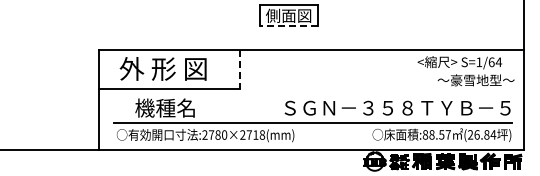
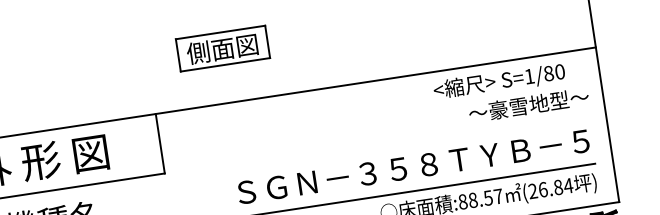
line: (288, 26) -> (224, 65), dashed -> solid
text: (495, 62) -> (554, 73), S=1/64 -> S=1/80
line: (240, 69) -> (160, 143), dashed -> solid

